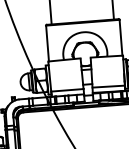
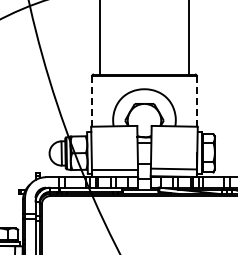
line: (120, 38) -> (196, 101), solid -> dashed
line: (47, 43) -> (92, 101), solid -> dashed

